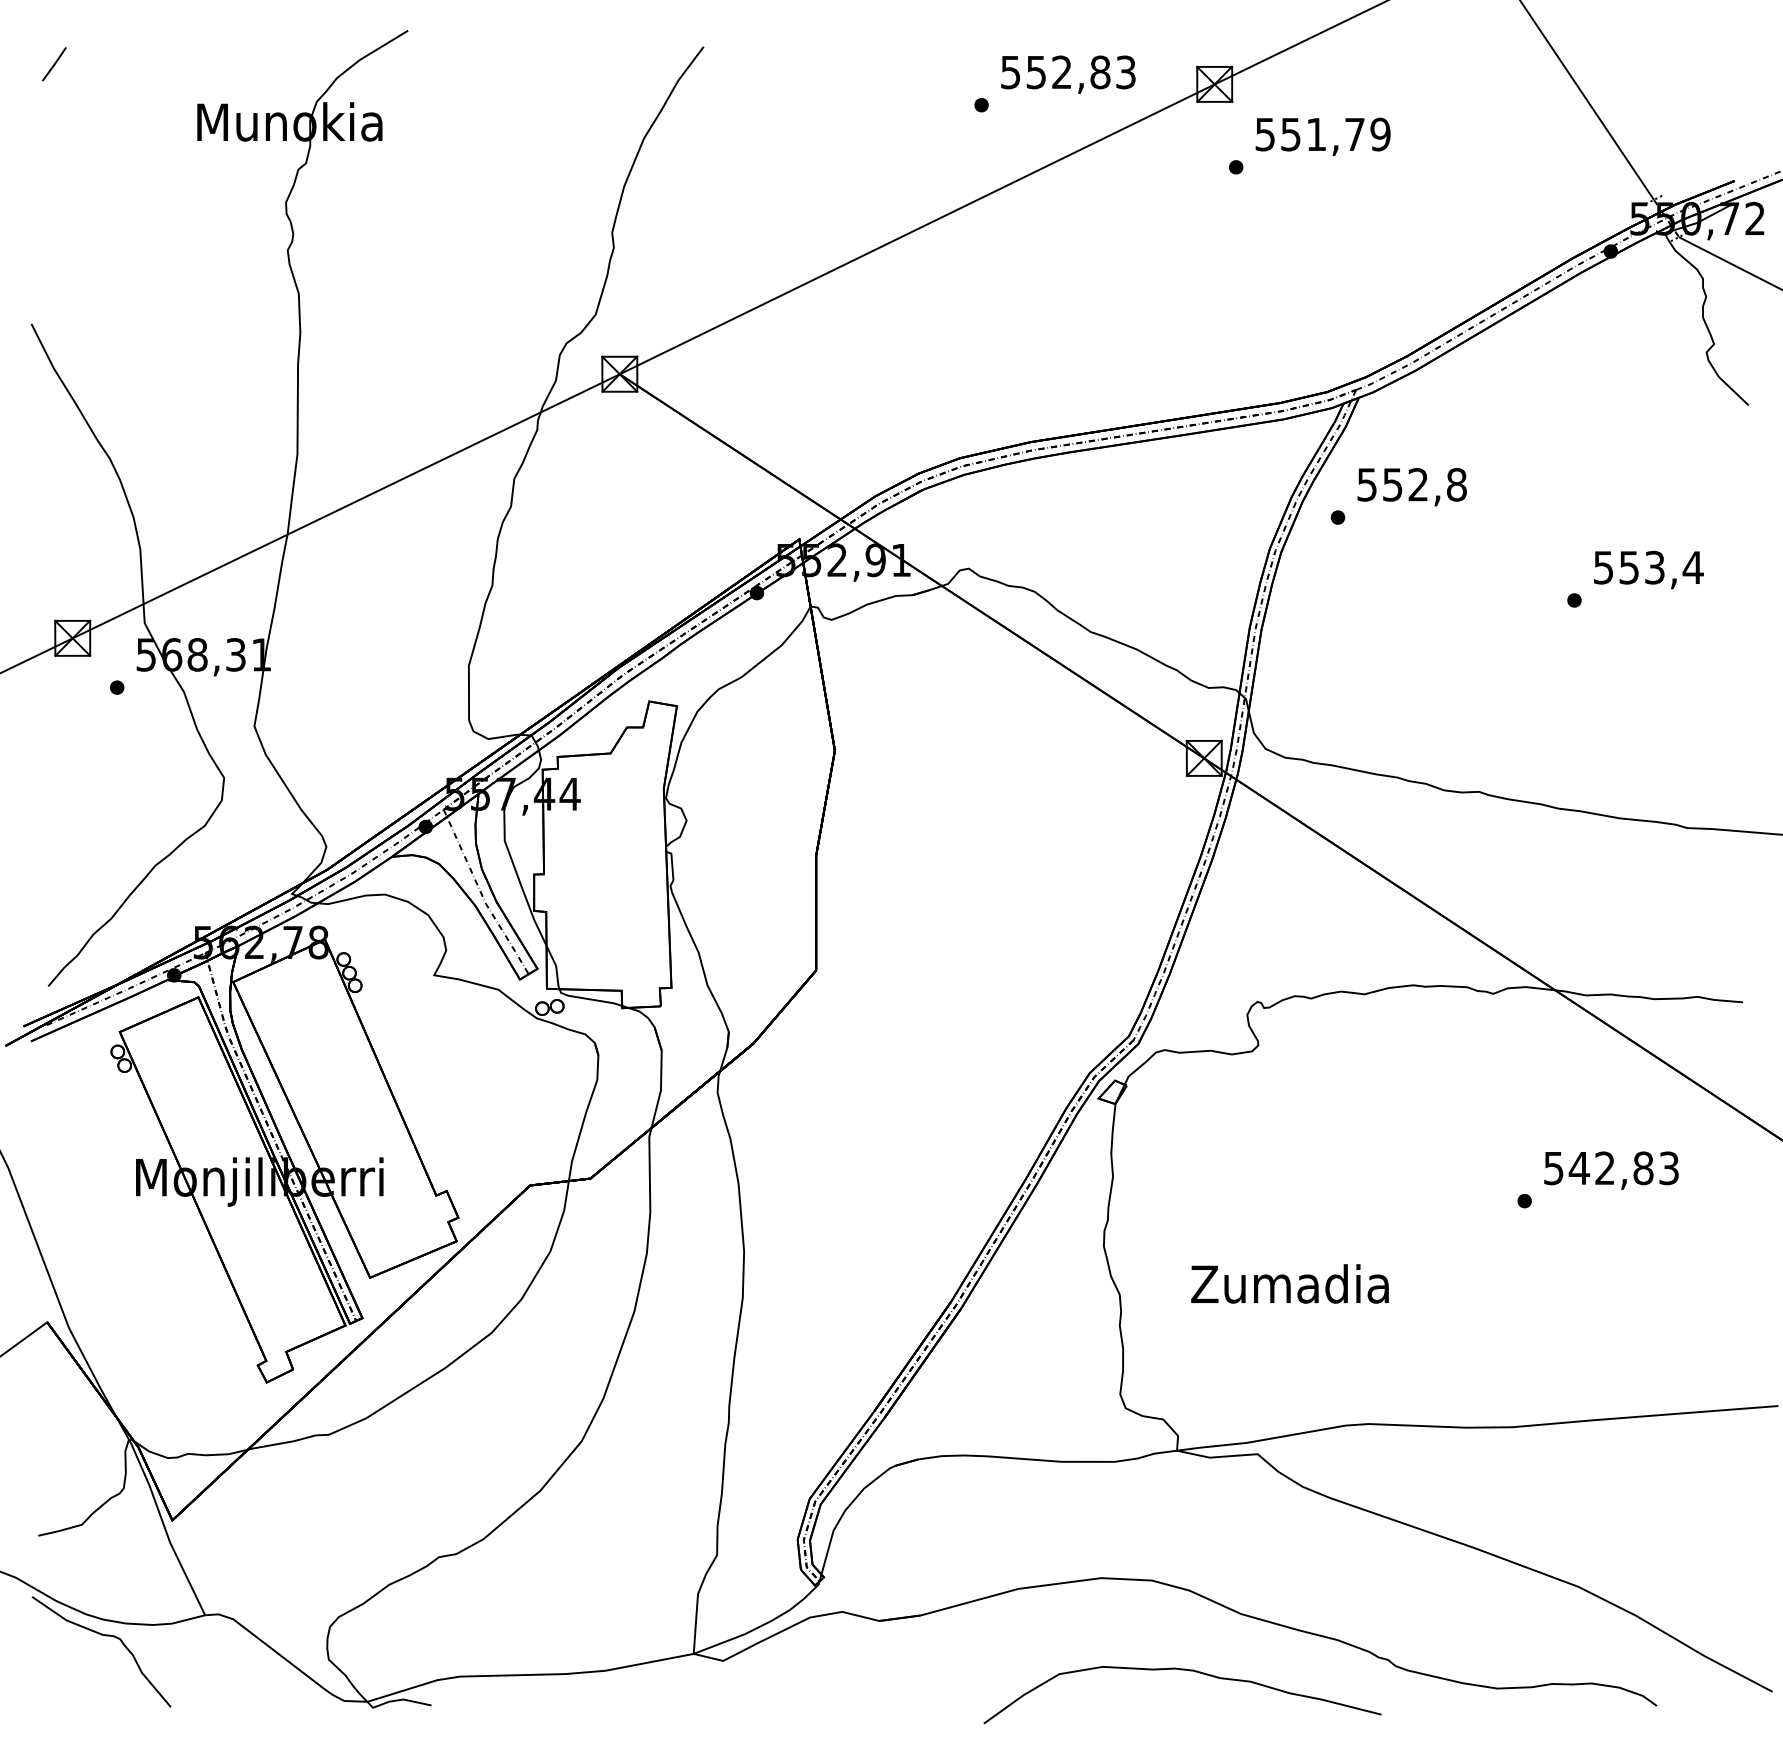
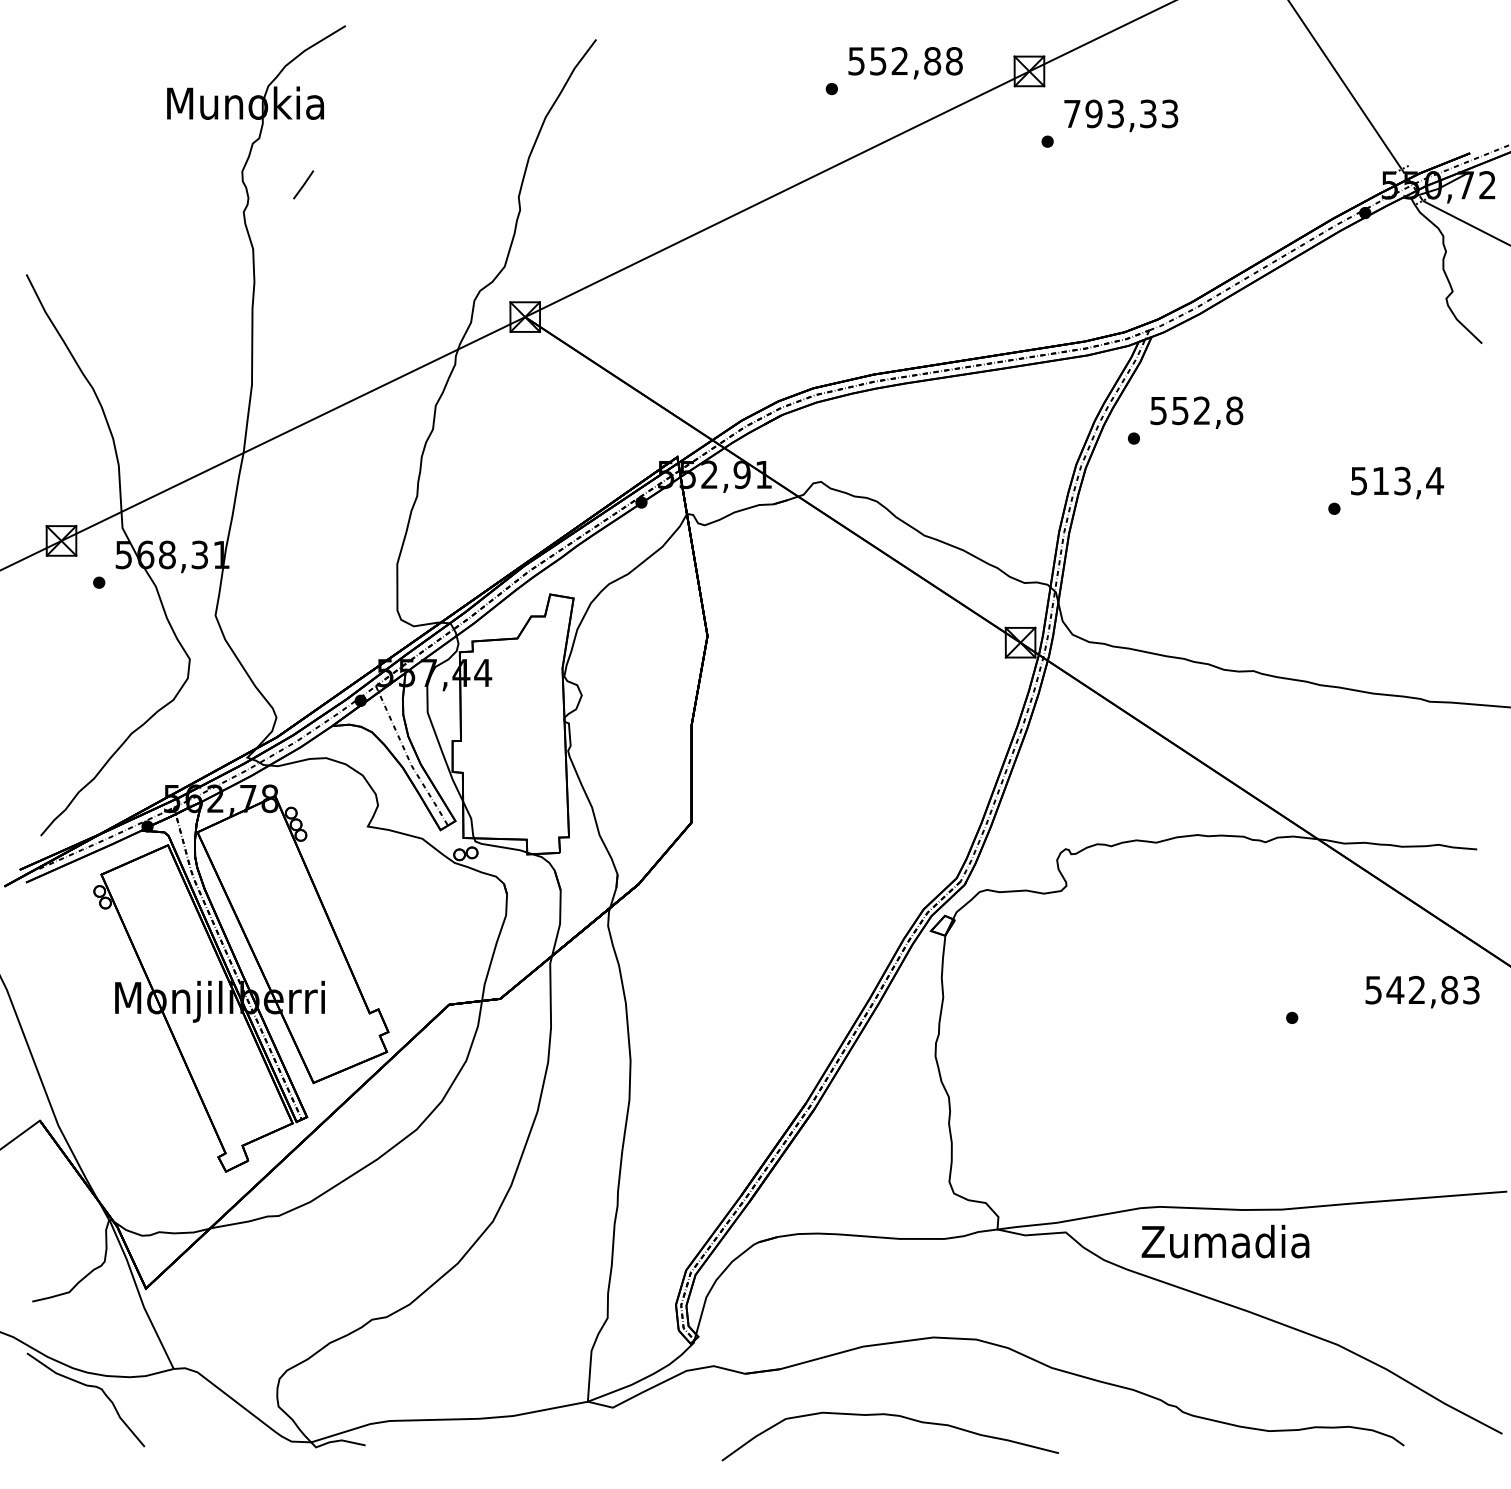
line: (54, 64) -> (303, 185), moved
text: (1126, 72) -> (954, 61), 552,83 -> 552,88
text: (1322, 134) -> (1120, 113), 551,79 -> 793,33
text: (1628, 567) -> (1380, 480), 553,4 -> 513,4
text: (1611, 1170) -> (1422, 991), moved
text: (1289, 1283) -> (1225, 1241), moved
curve: (1182, 1670) -> (890, 1415), moved

